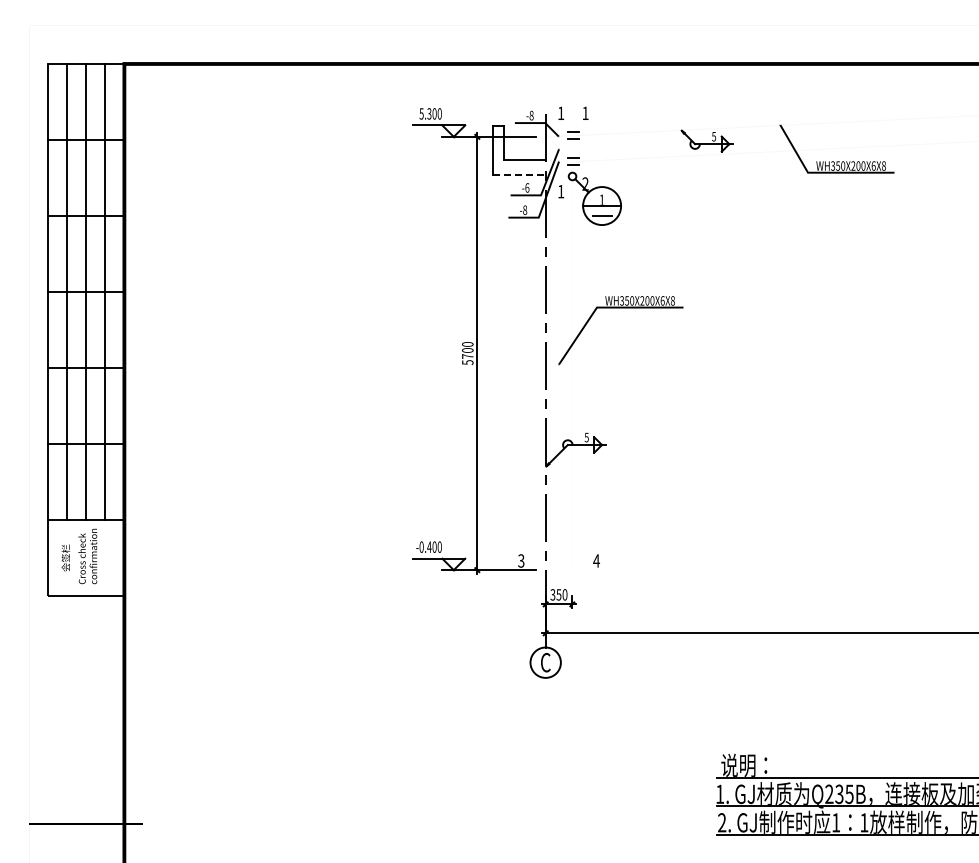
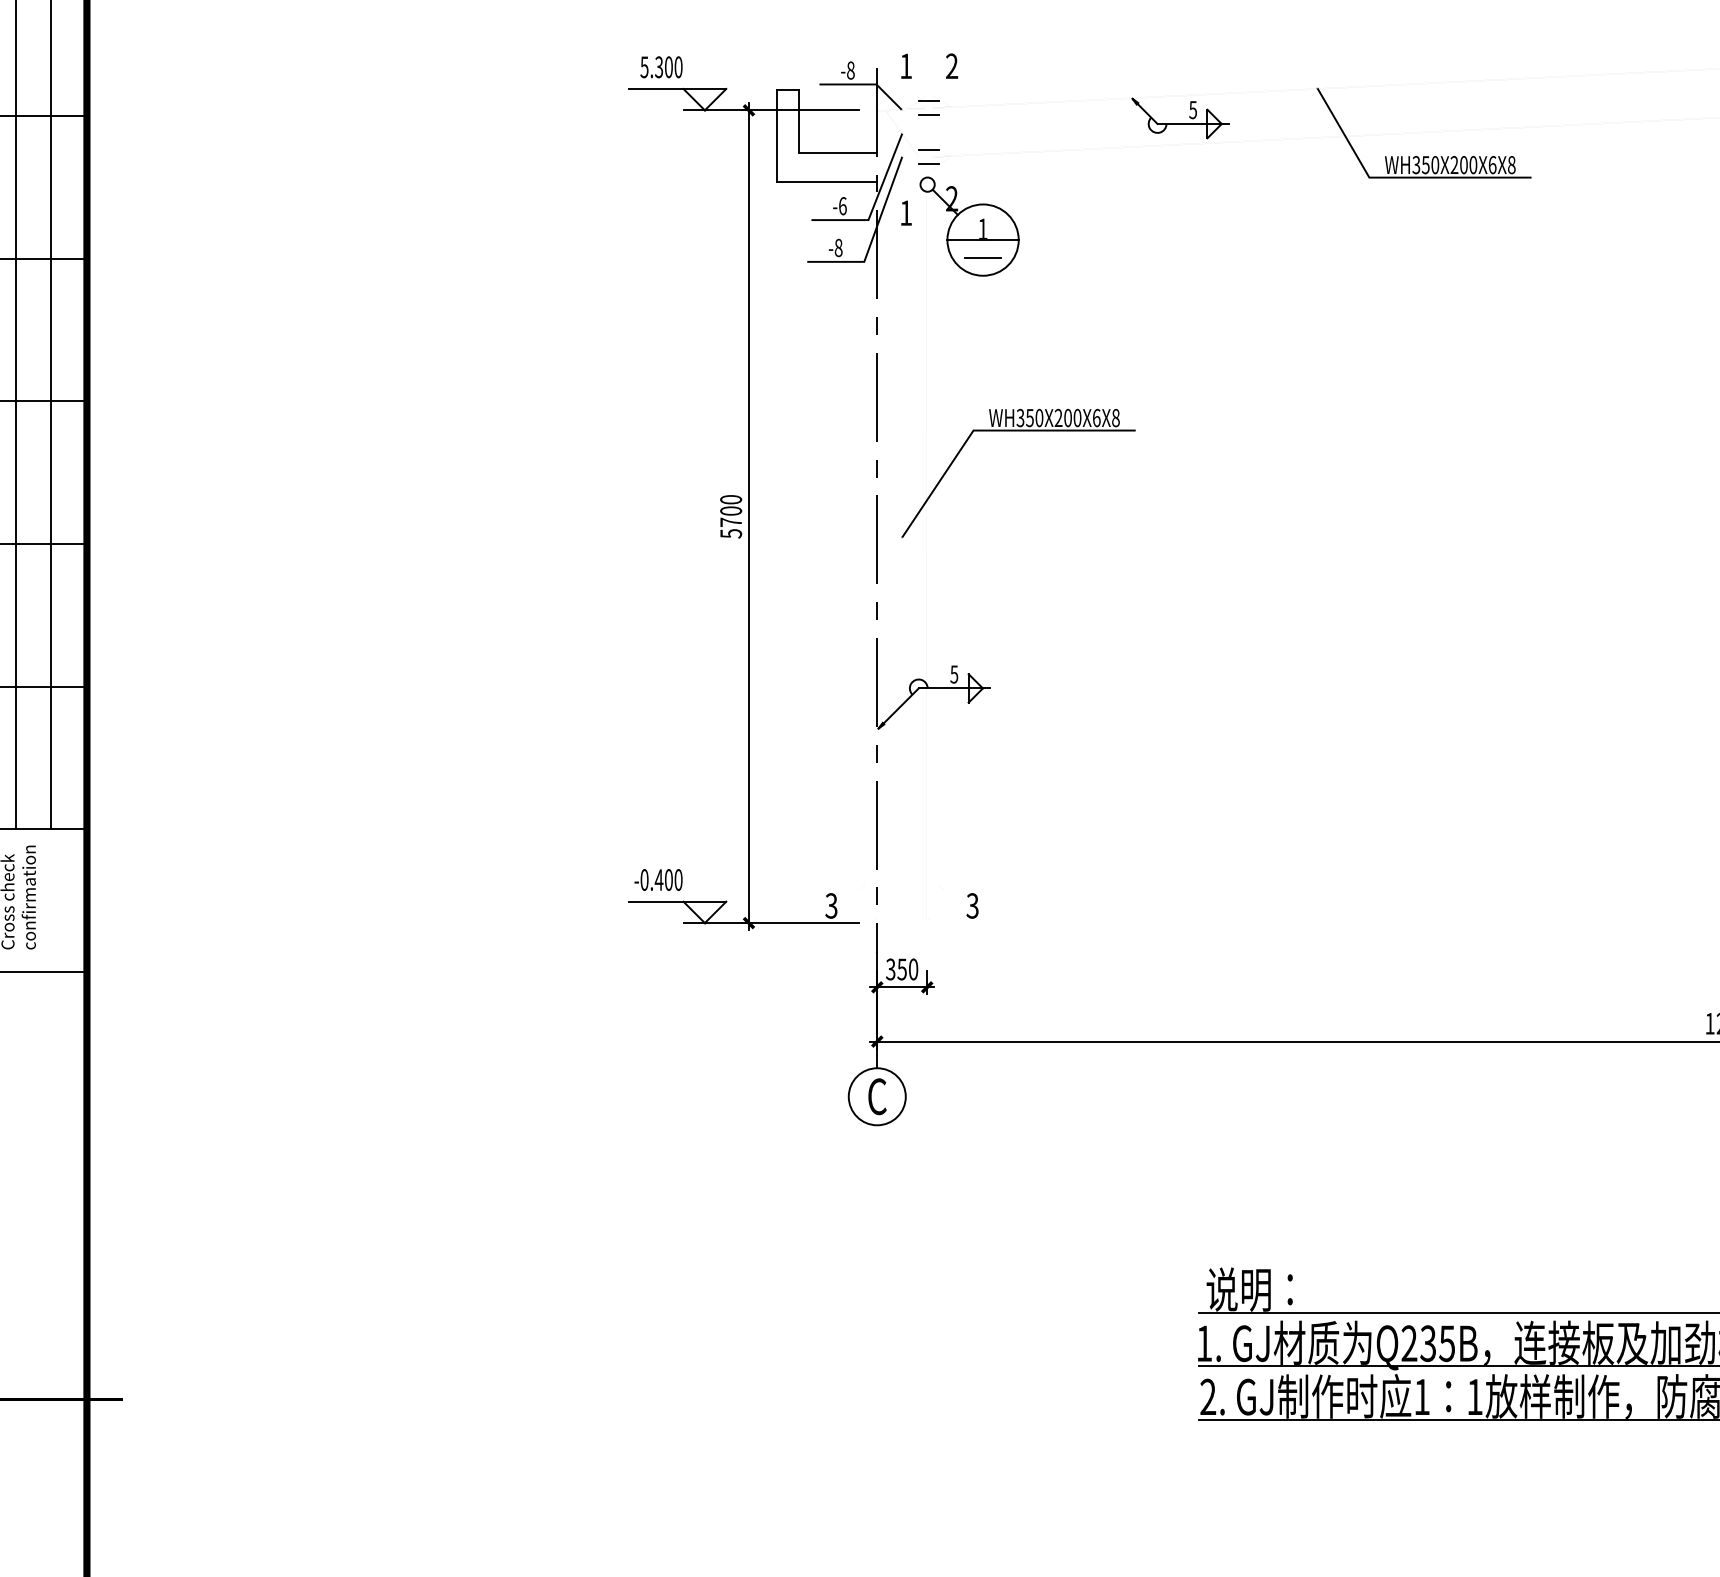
text: (585, 112) -> (951, 64), 1 -> 2
line: (519, 174) -> (828, 180), dashed -> solid
text: (596, 560) -> (972, 905), 4 -> 3

